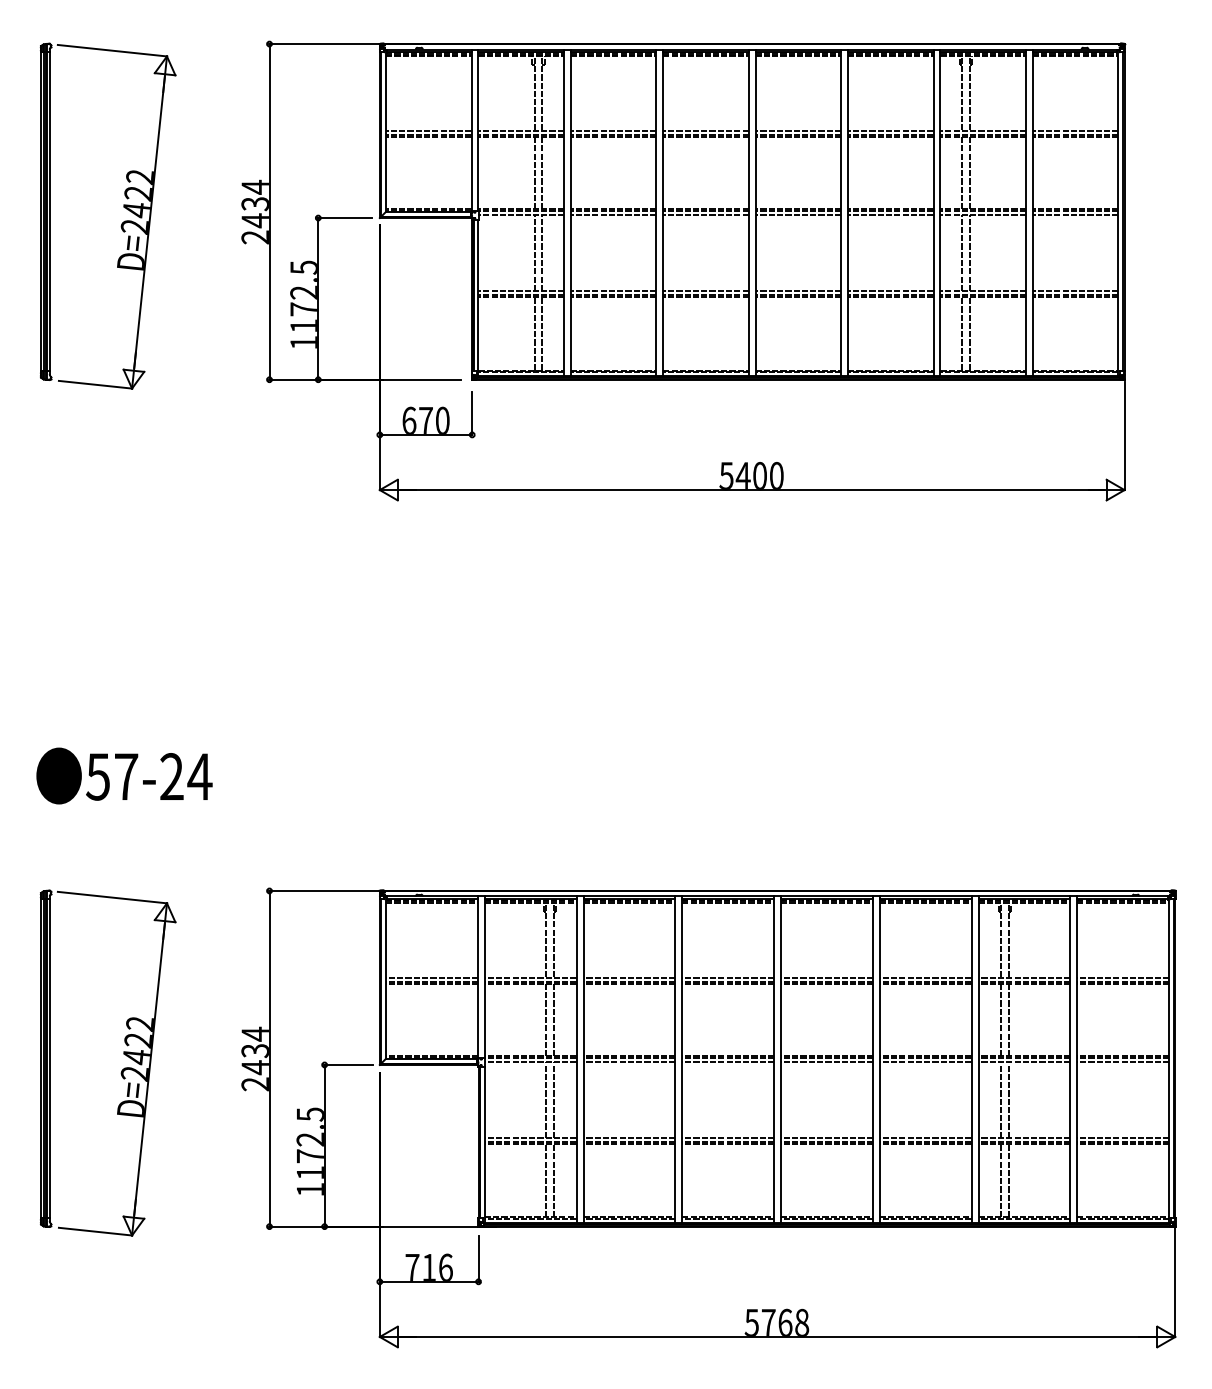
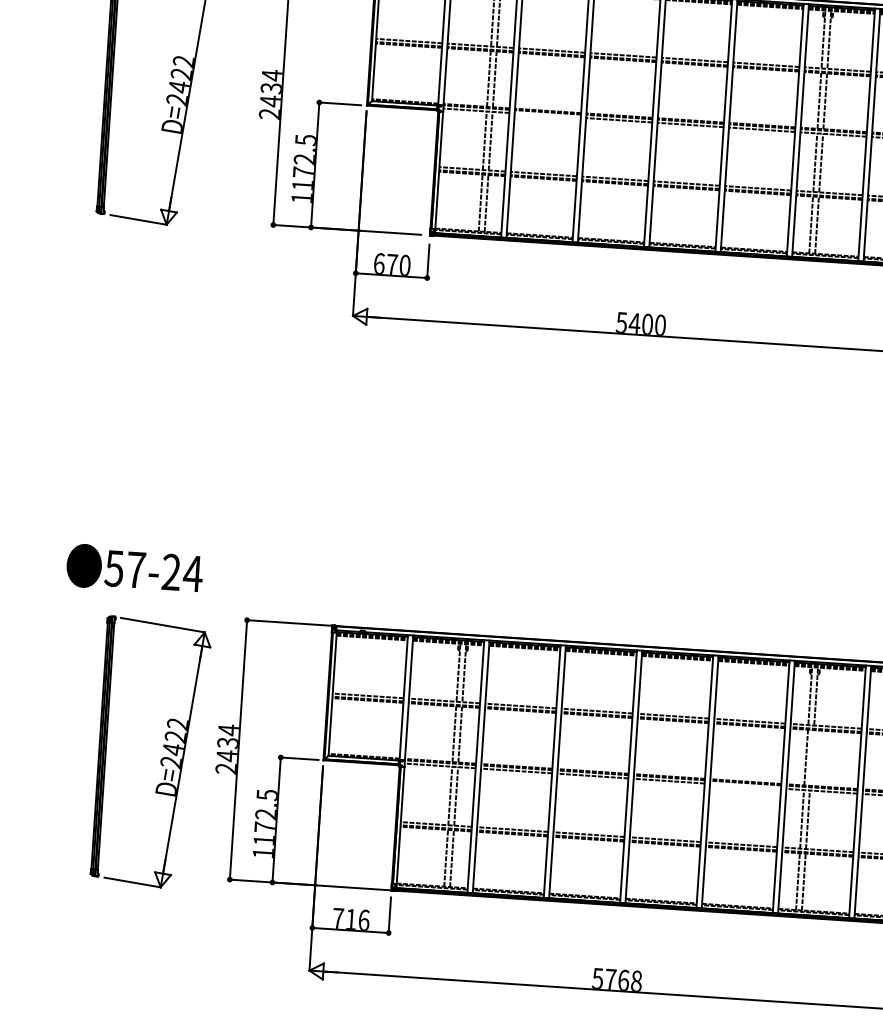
line: (613, 215) -> (547, 115), removed
text: (124, 775) -> (134, 568), moved
line: (1008, 1020) -> (811, 758), removed
line: (925, 1062) -> (745, 786), removed
part: (121, 1070) -> (161, 759), moved

